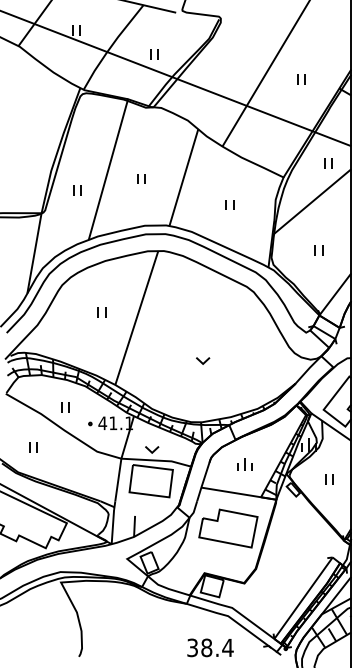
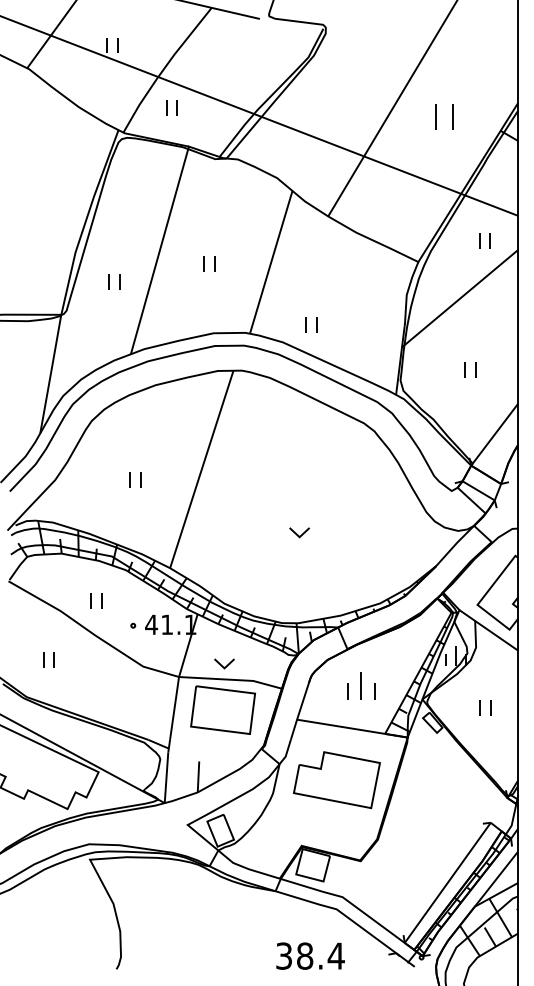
part: (154, 54) -> (171, 108), moved
part: (301, 79) -> (444, 117), size x1.6
part: (229, 204) -> (310, 324), moved
part: (101, 312) -> (134, 480), moved
part: (244, 464) -> (360, 685), size x1.4

